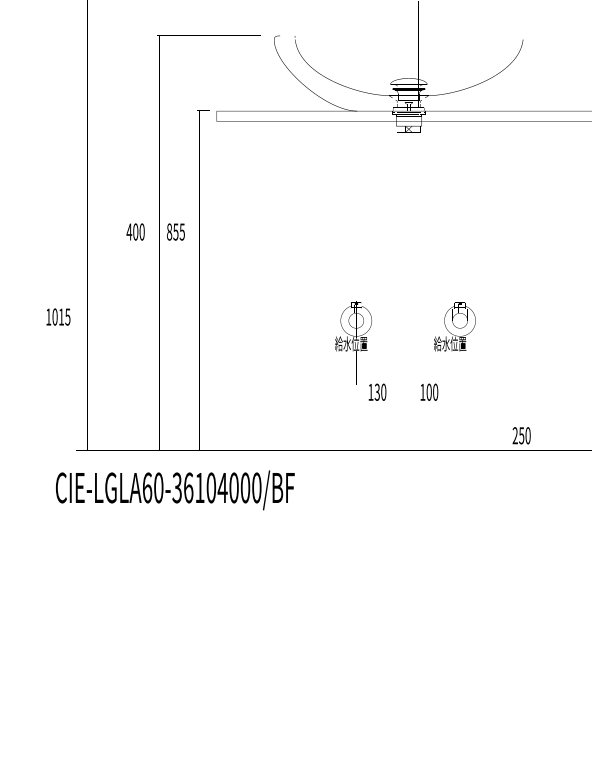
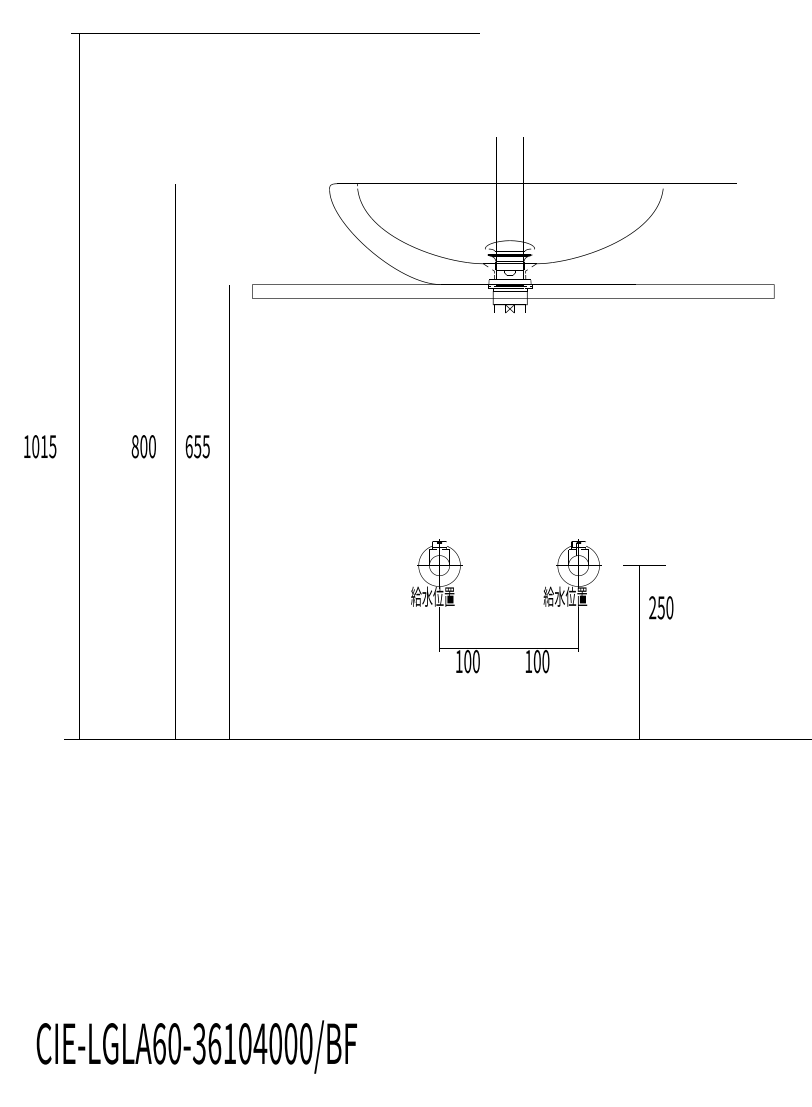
text: (129, 231) -> (135, 446), 400 -> 800
text: (169, 231) -> (188, 446), 855 -> 655
text: (58, 316) -> (40, 446), moved
text: (377, 392) -> (467, 661), 130 -> 100
text: (521, 435) -> (661, 607), moved
text: (175, 489) -> (196, 1046), moved

